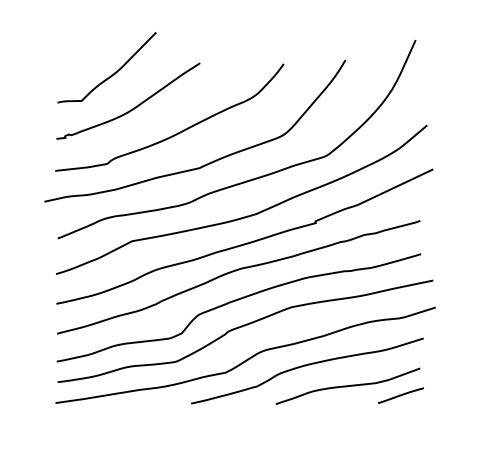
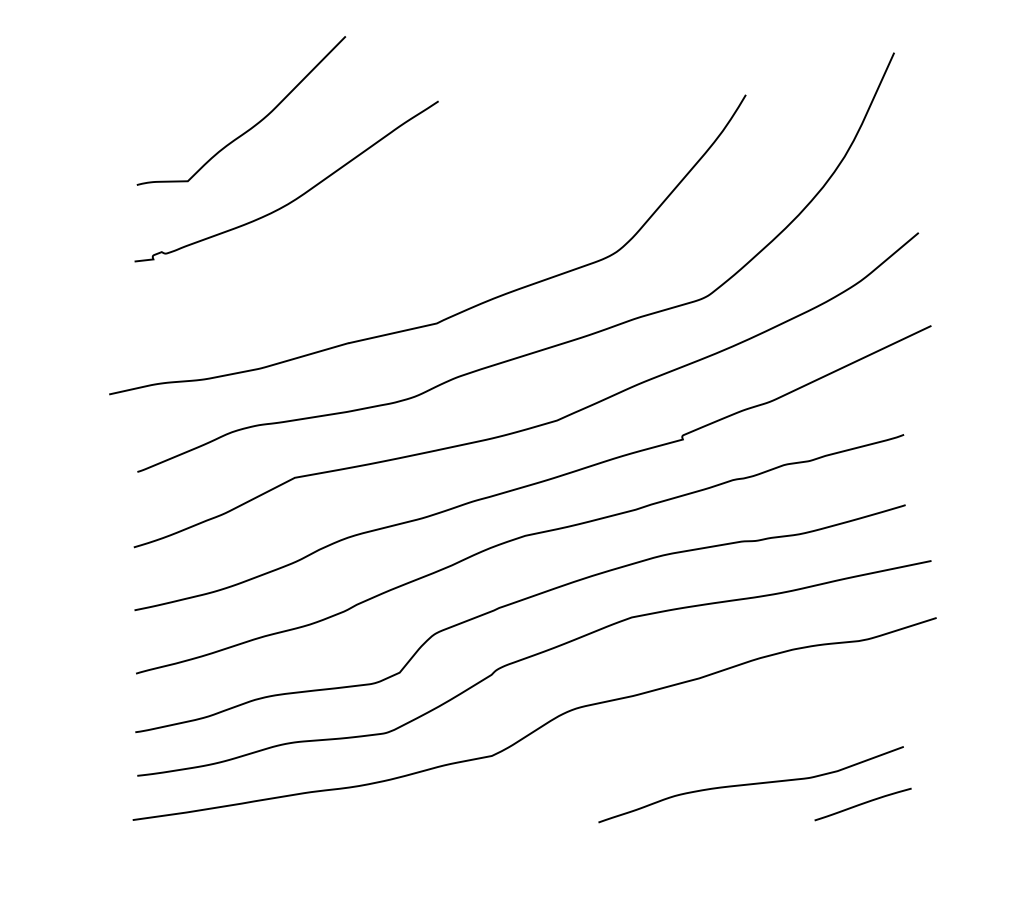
curve: (177, 132) -> (390, 247), removed
curve: (306, 366) -> (663, 742), removed

